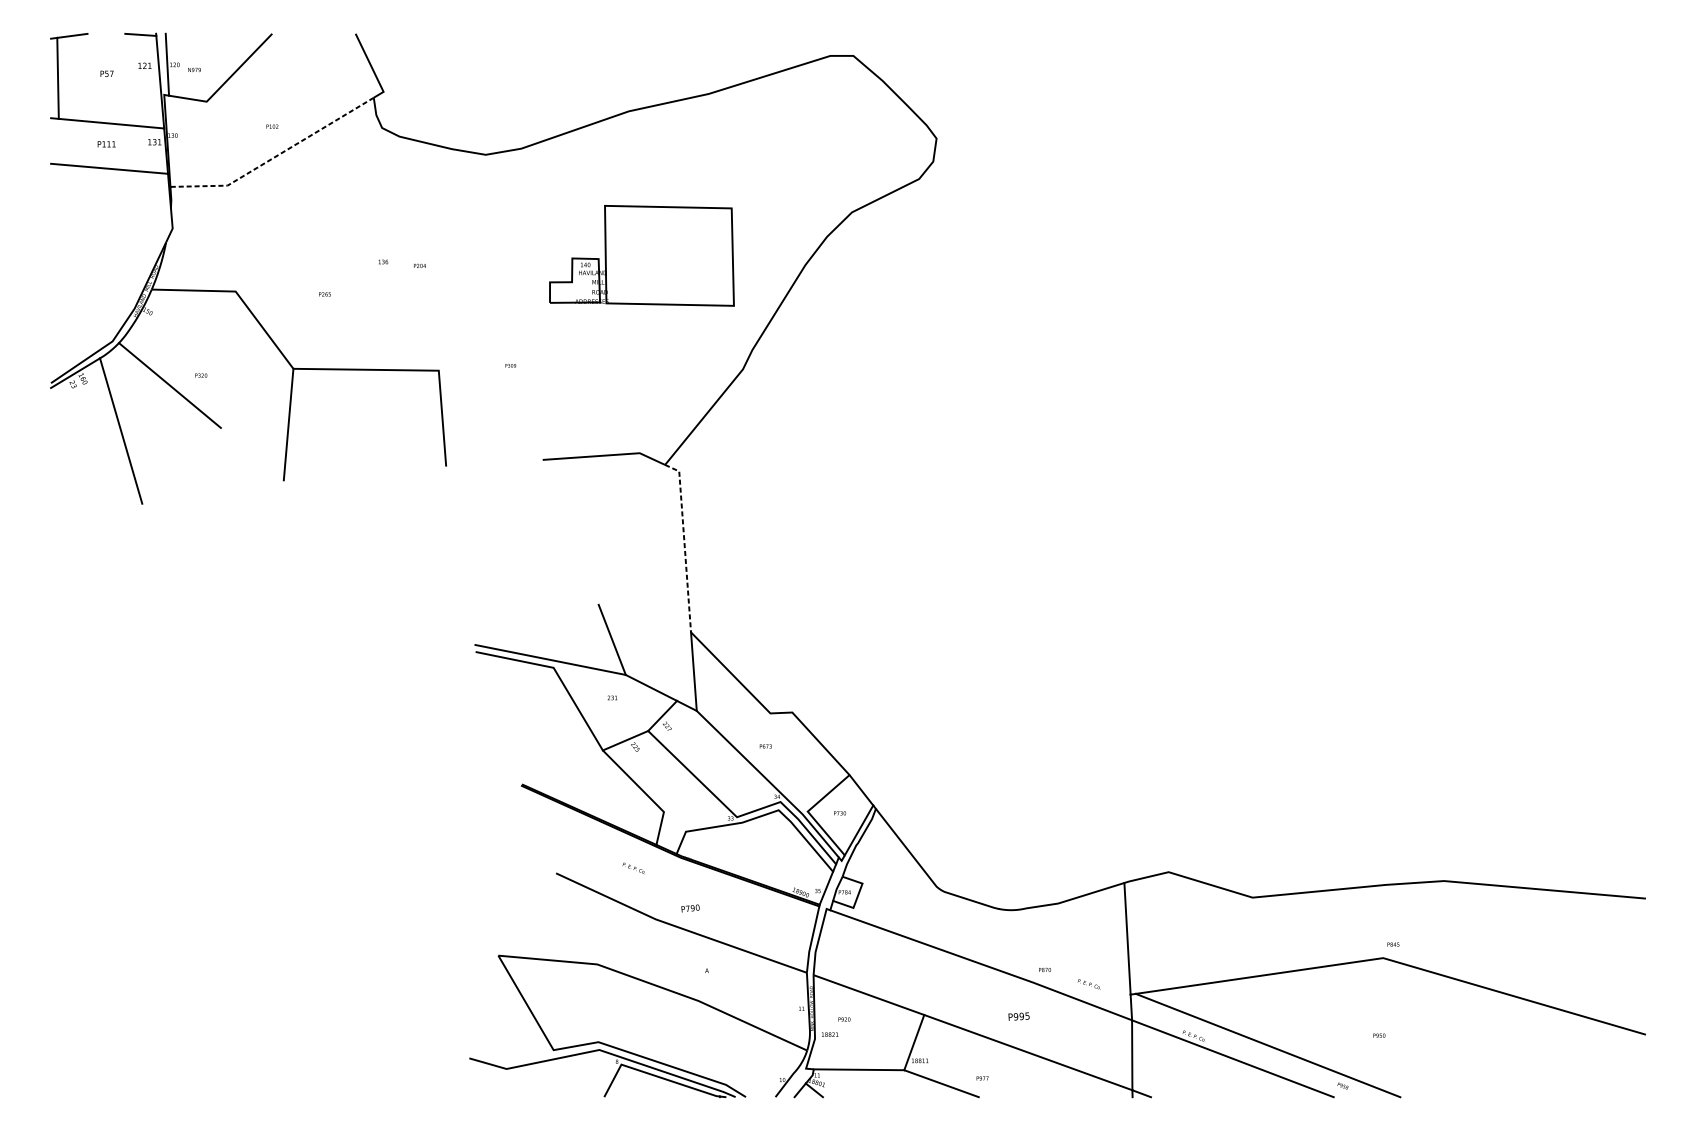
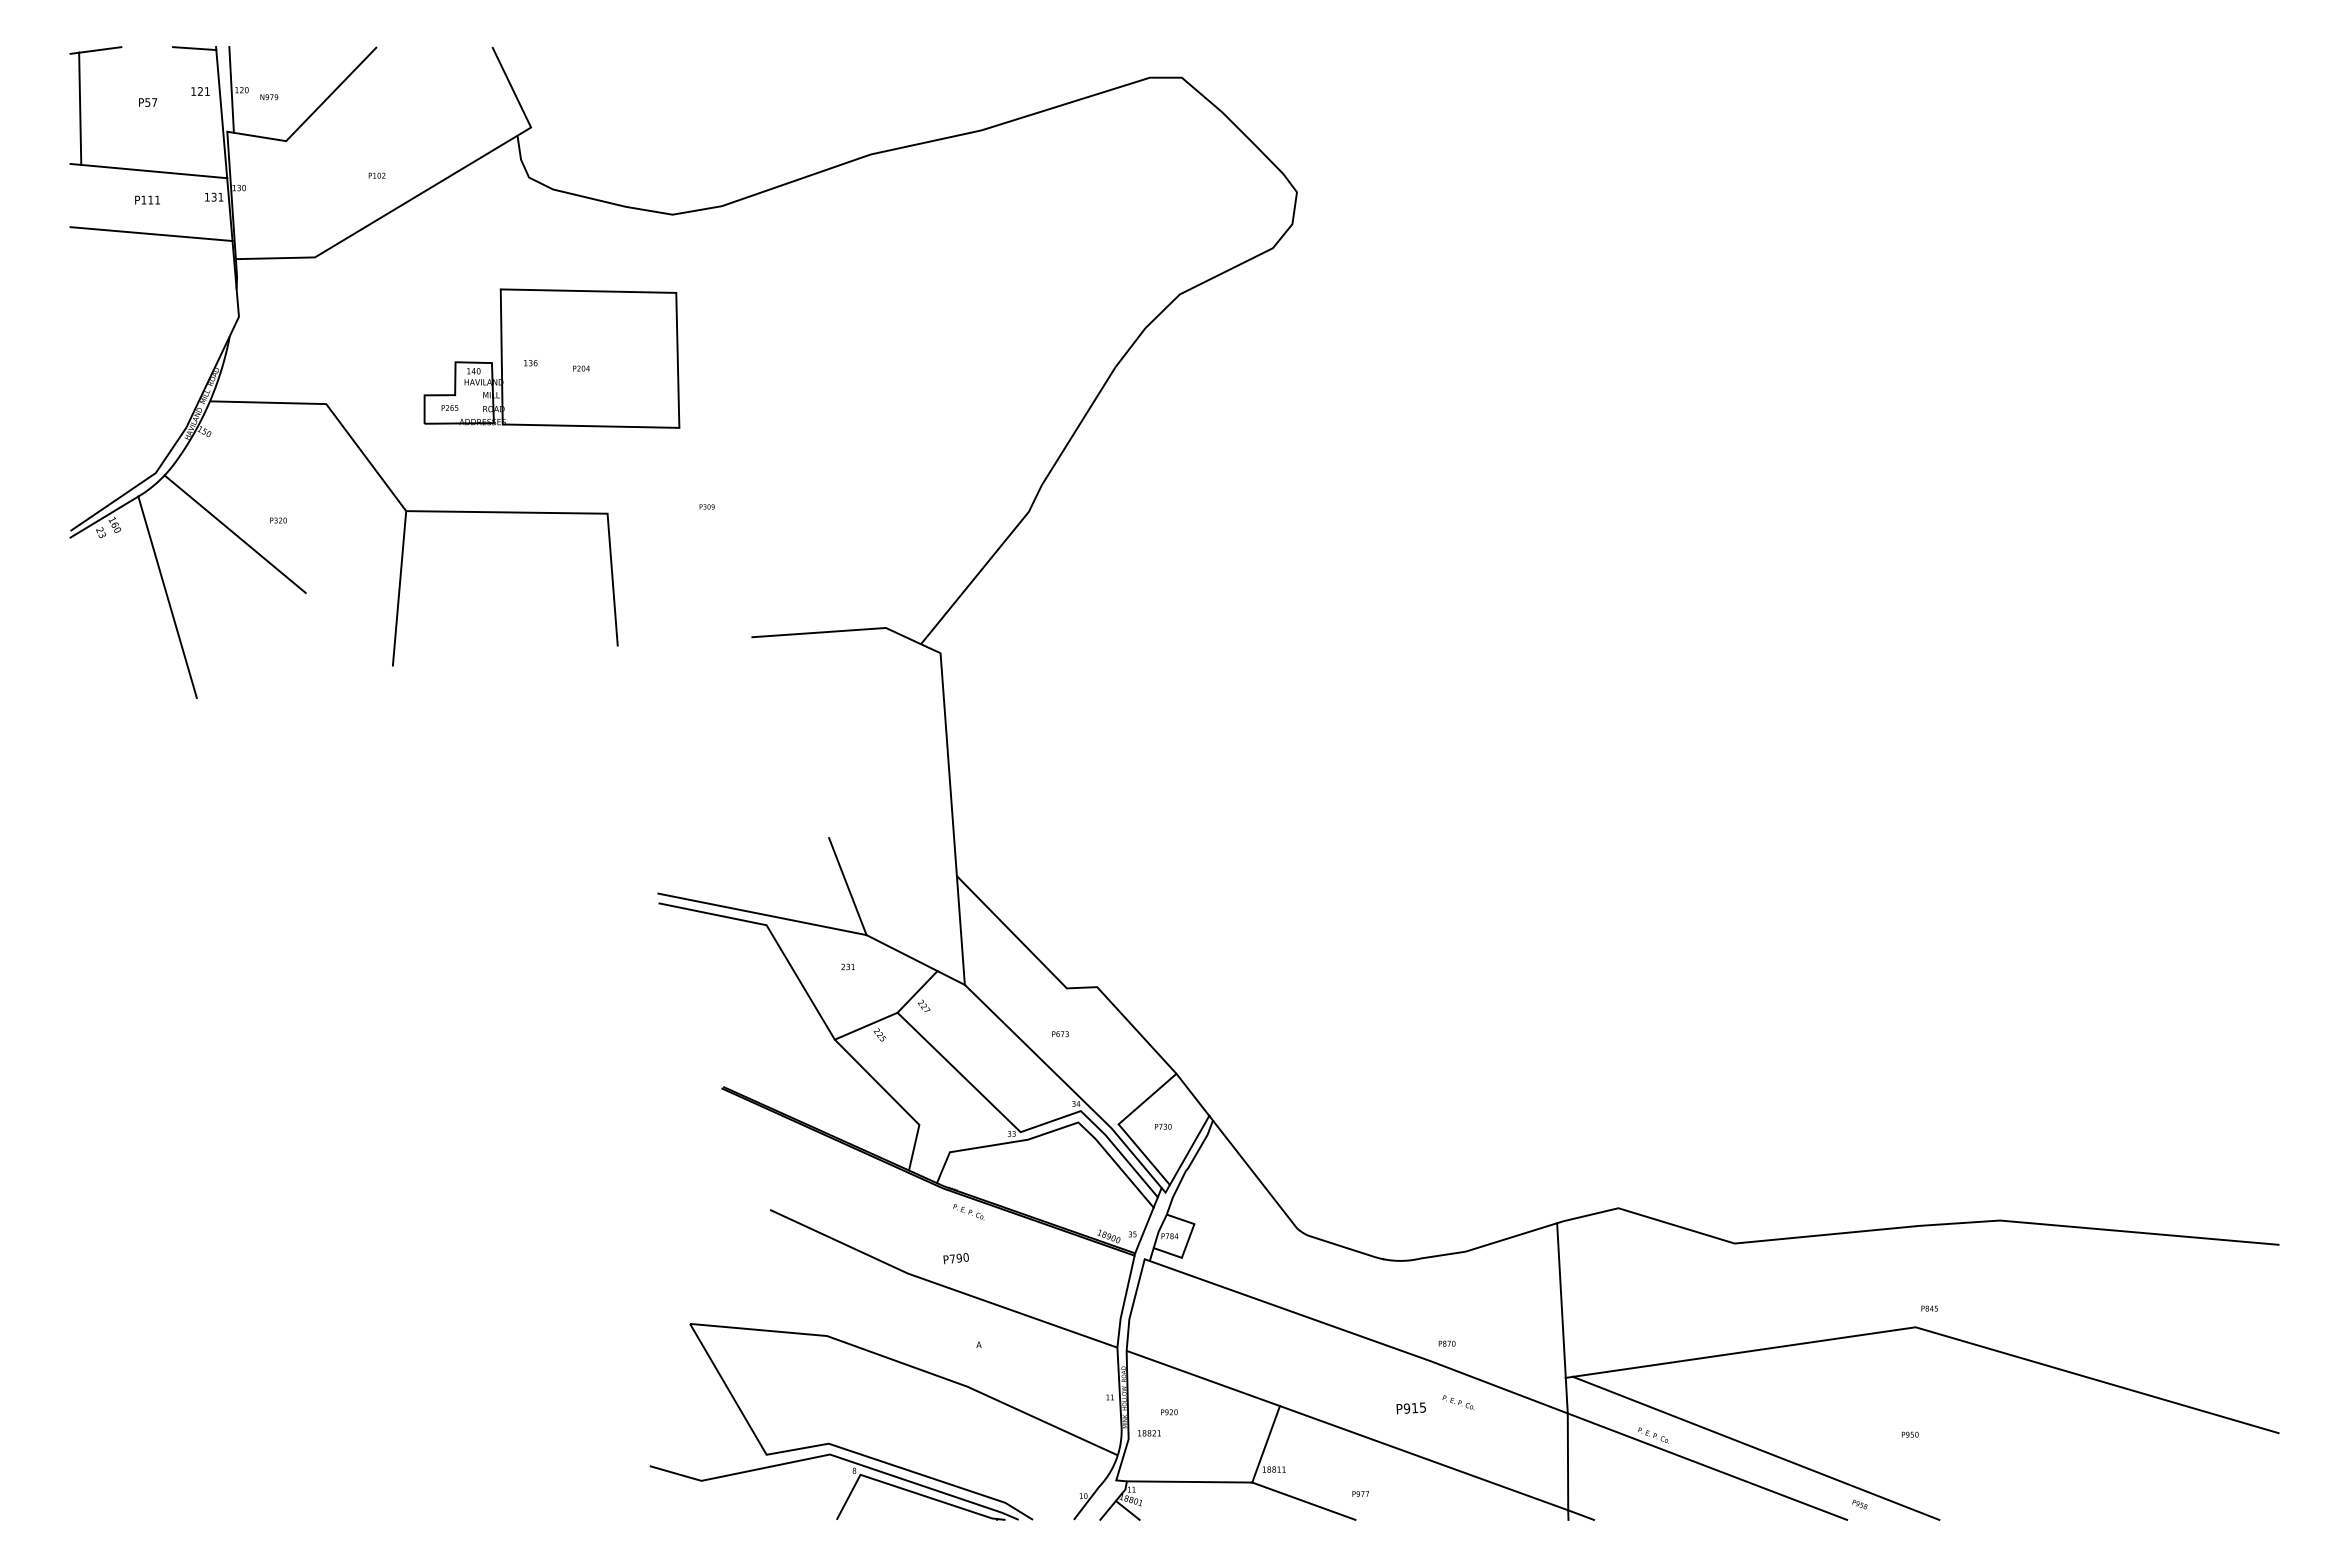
line: (275, 156) -> (381, 217), dashed -> solid
part: (641, 255) -> (551, 358), moved
line: (684, 543) -> (947, 753), dashed -> solid
text: (633, 868) -> (968, 1211), moved
text: (1089, 984) -> (1458, 1402), moved
text: (1021, 1016) -> (1414, 1407), P995 -> P915

